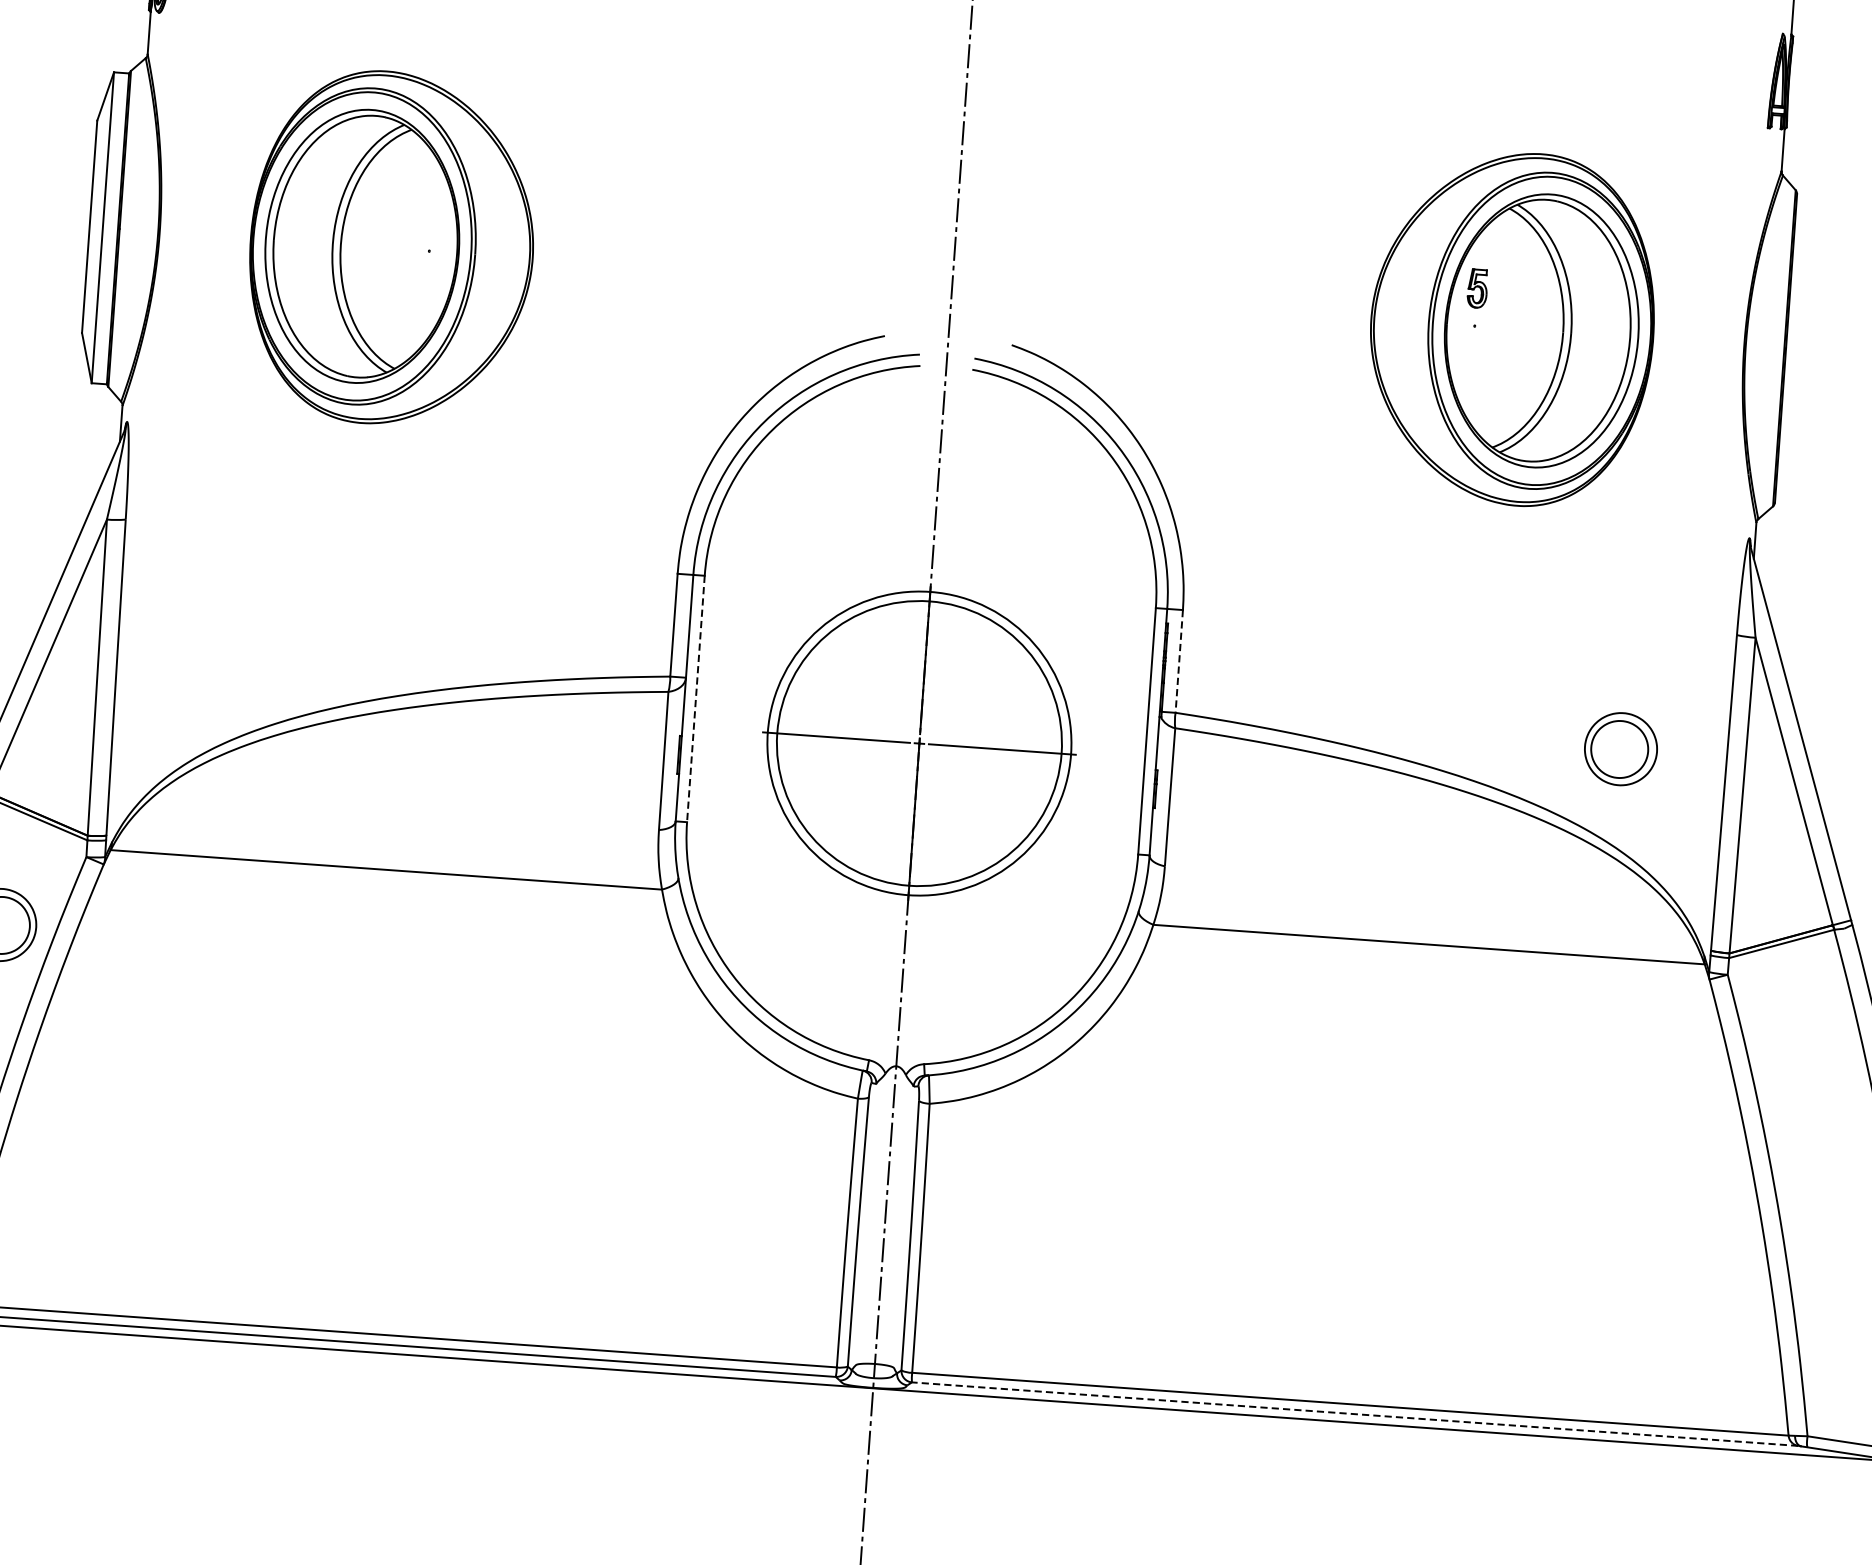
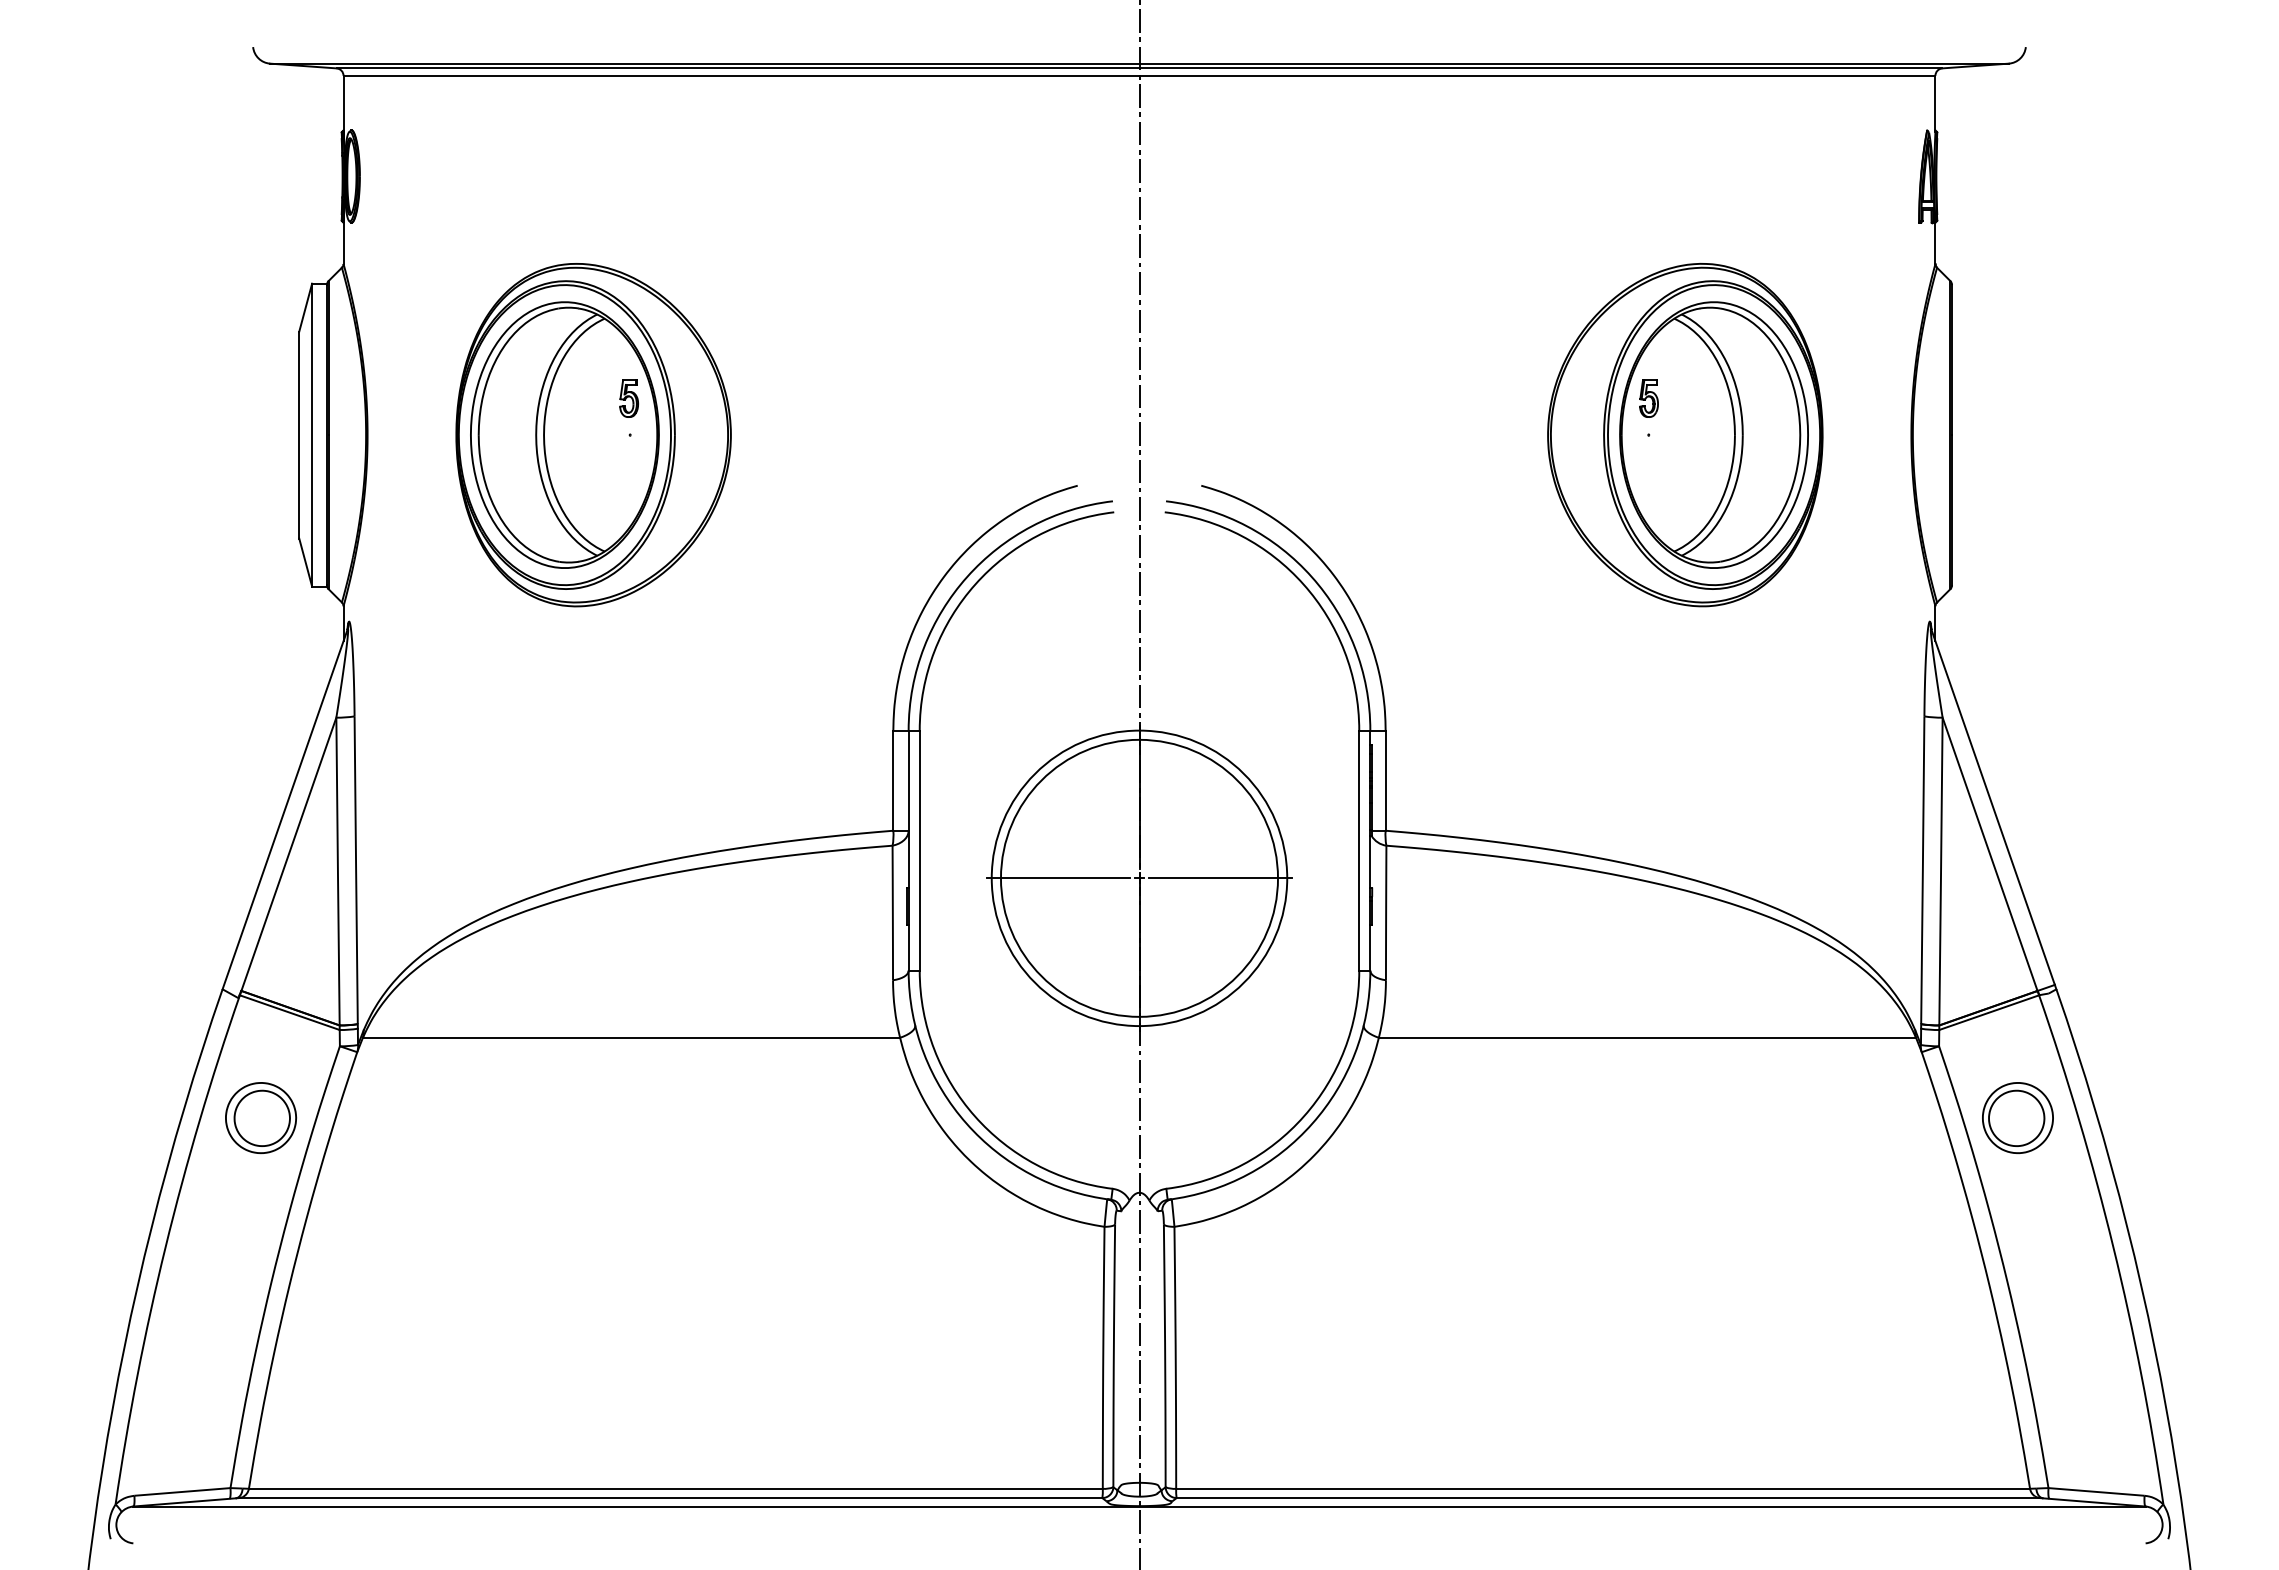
part: (430, 213) -> (628, 398), added
line: (1179, 662) -> (1385, 781), dashed -> solid
line: (695, 699) -> (919, 851), dashed -> solid
part: (1620, 749) -> (2017, 1118), moved
line: (1355, 1414) -> (1608, 1498), dashed -> solid

